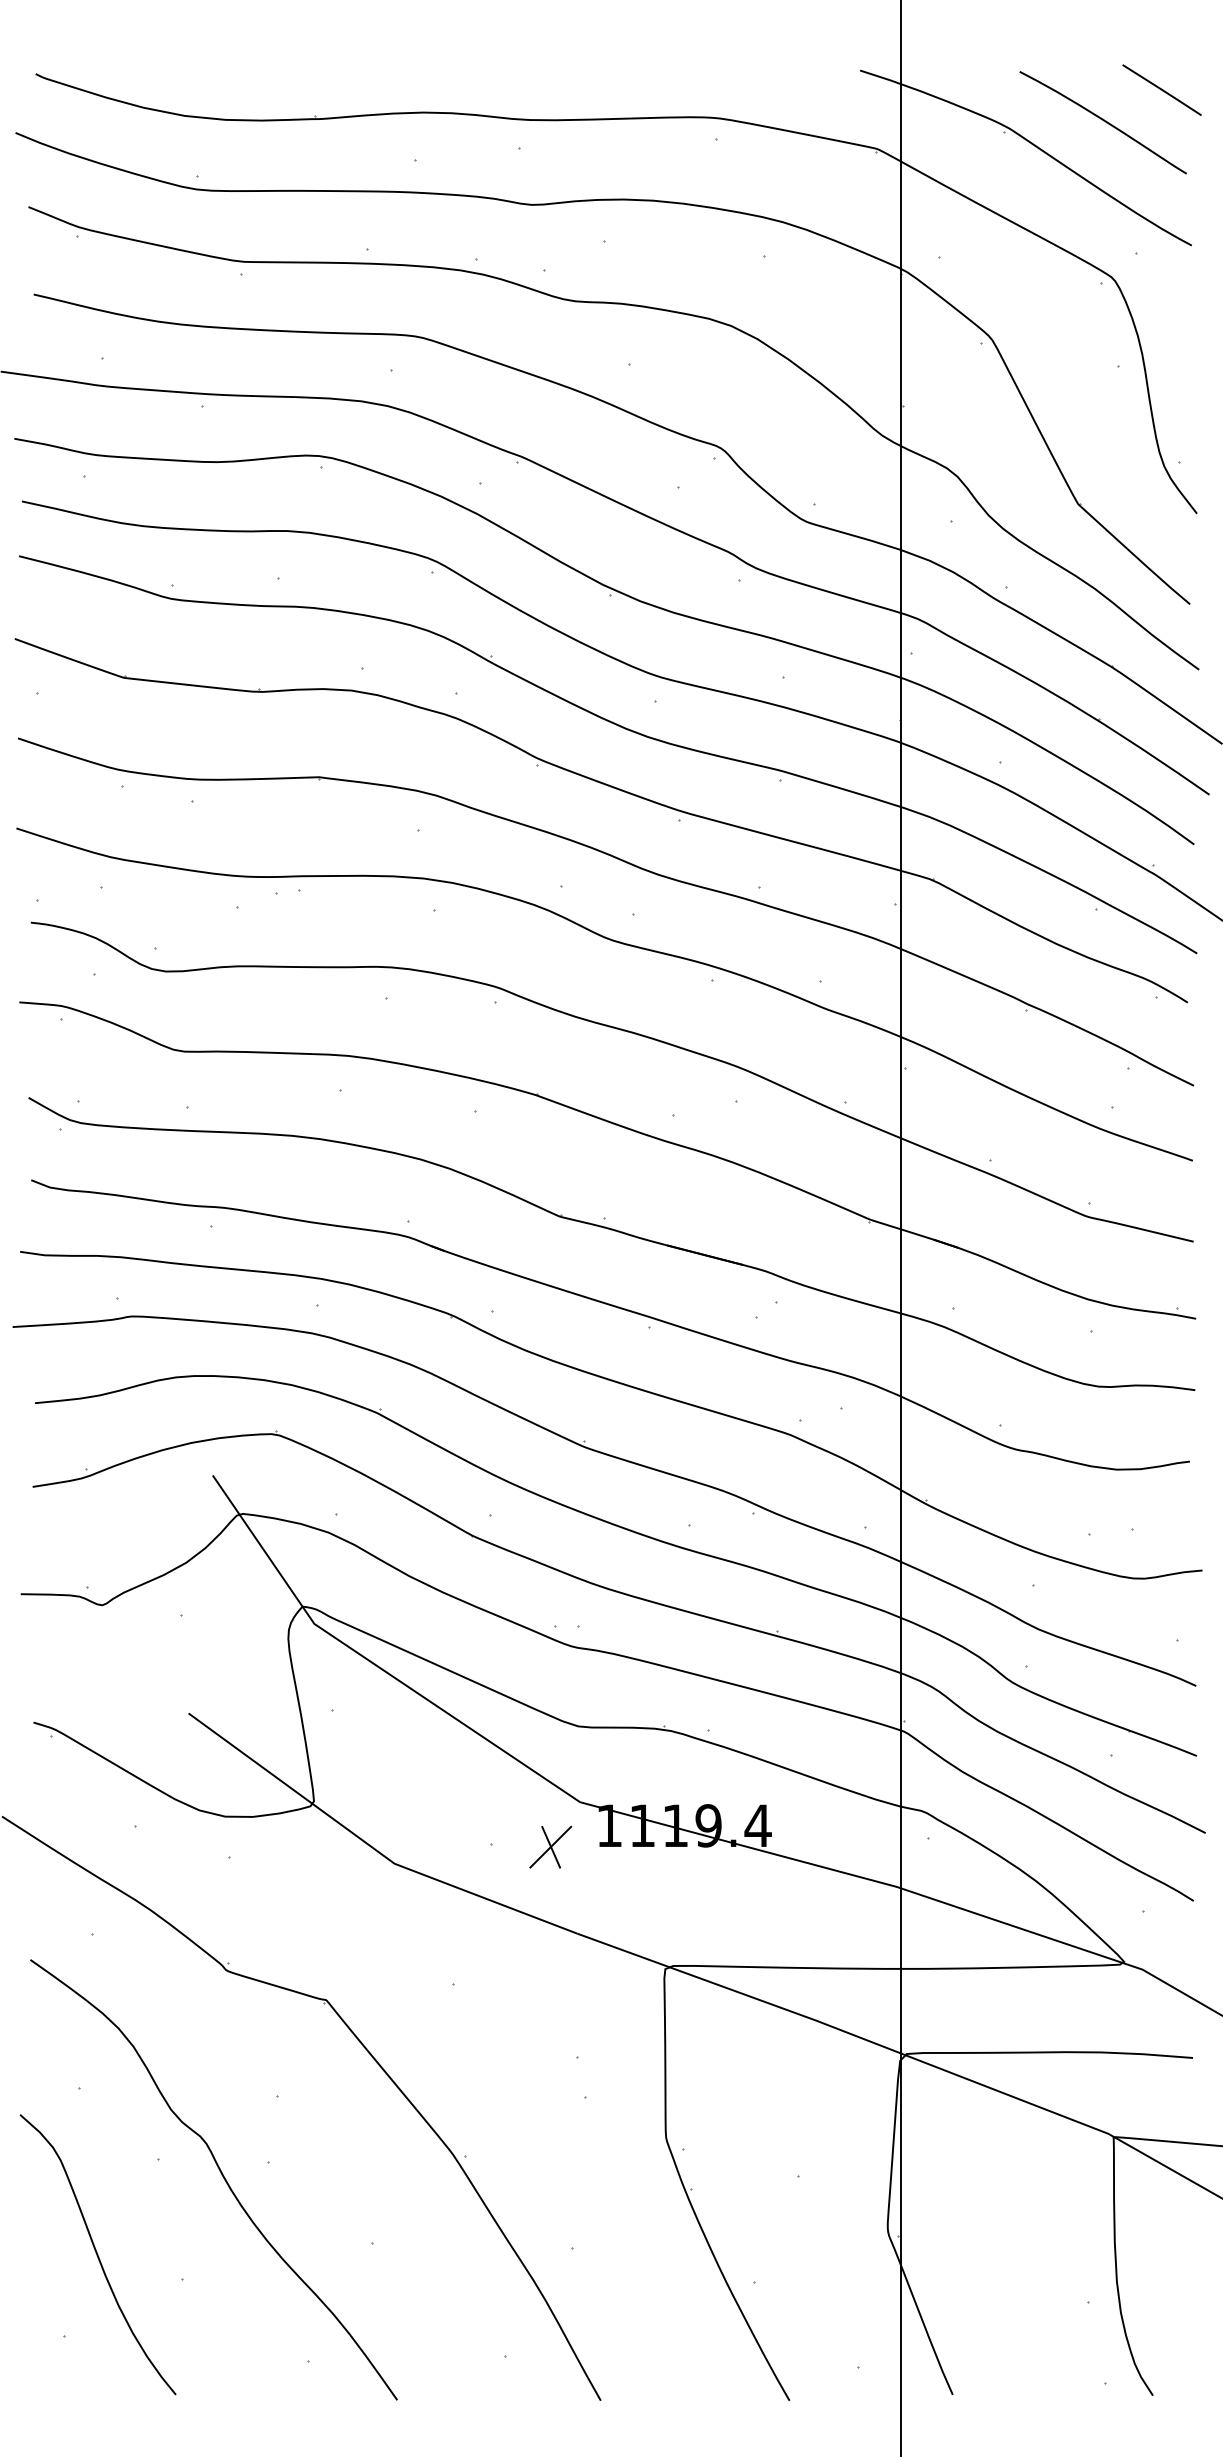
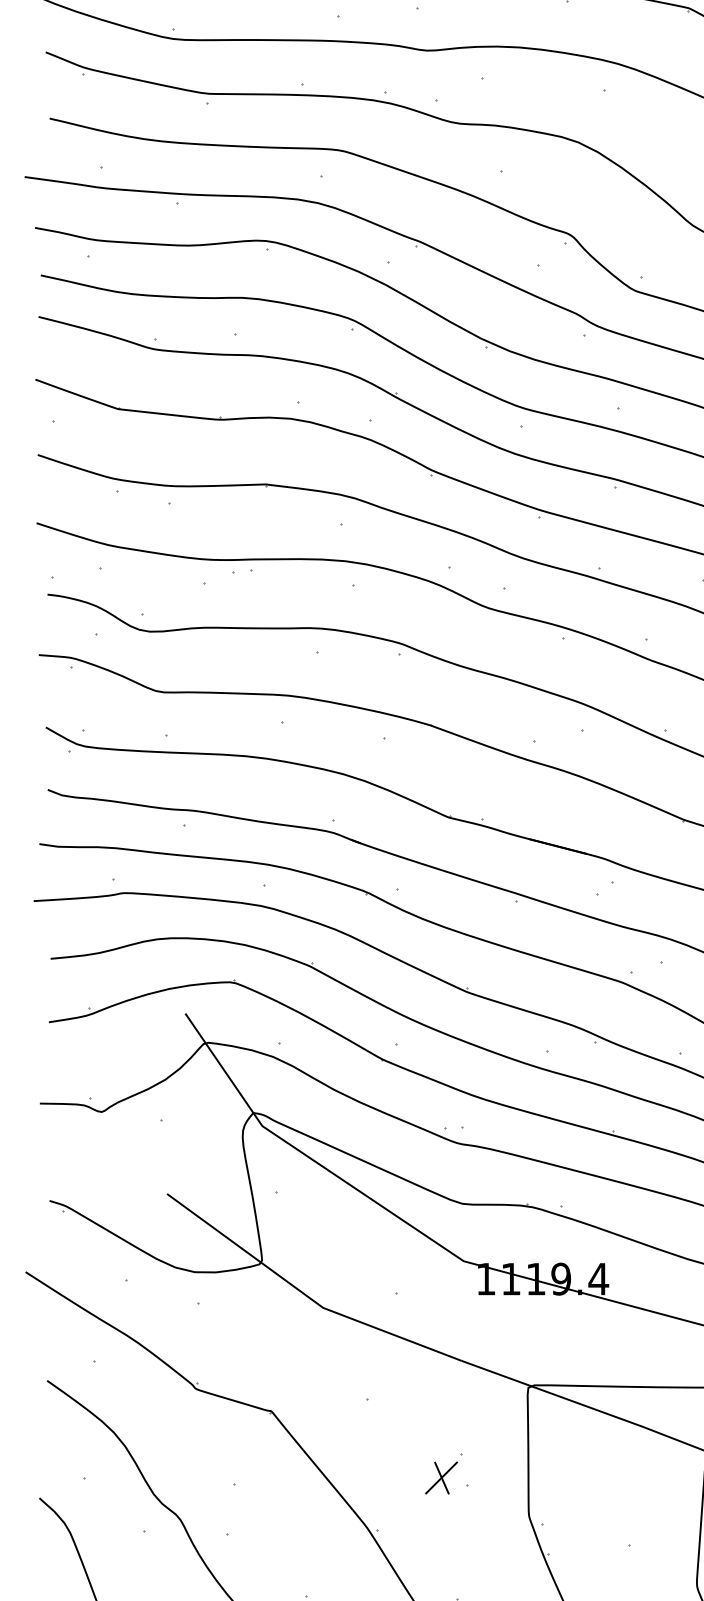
part: (550, 1846) -> (441, 1477), moved

